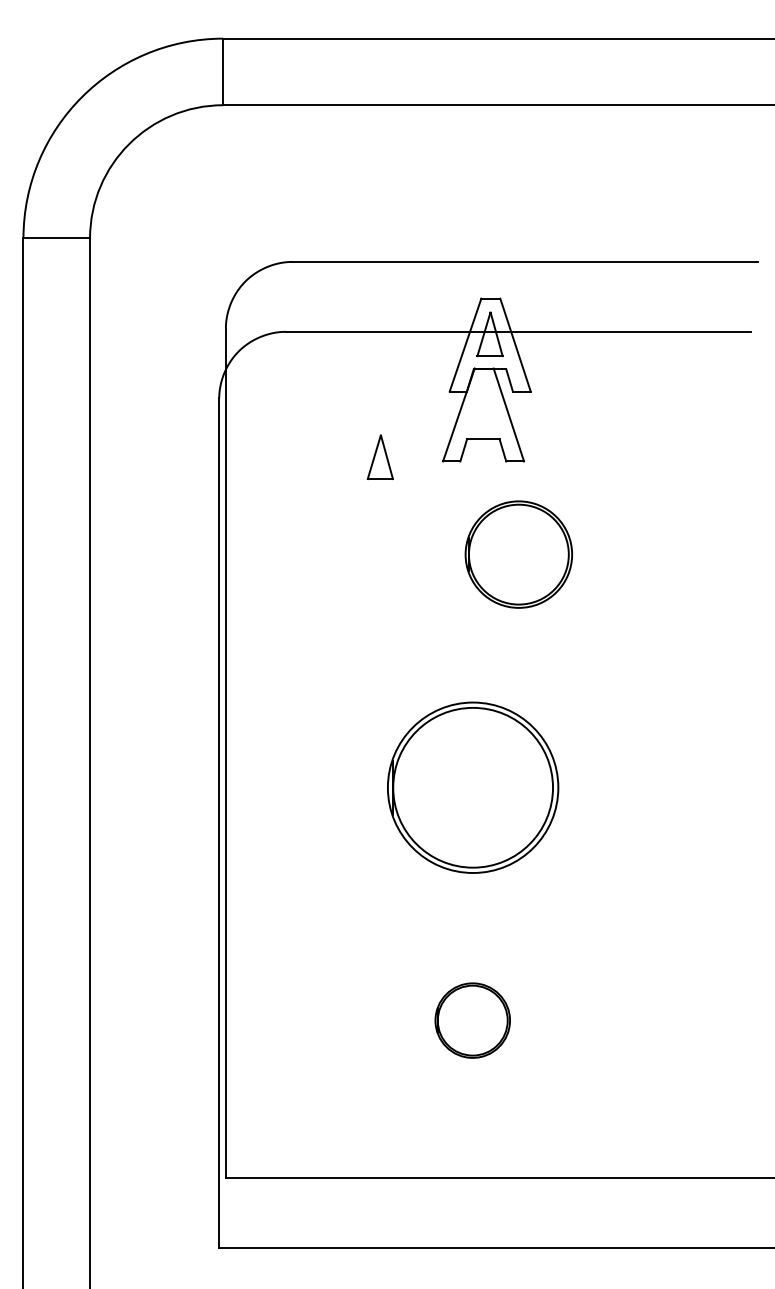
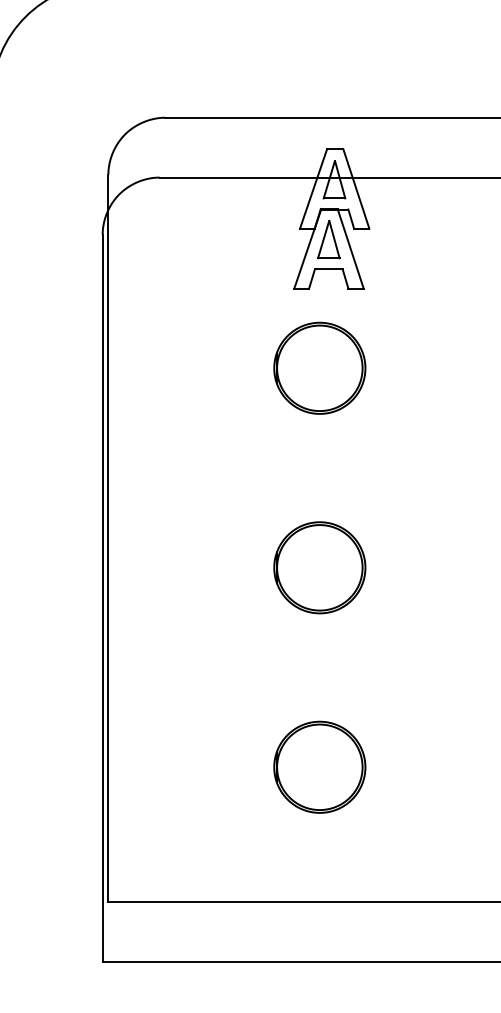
part: (379, 456) -> (328, 238), moved
part: (518, 554) -> (319, 368), moved
part: (472, 787) -> (319, 567), size x0.62
part: (472, 1020) -> (319, 767), size x1.43

